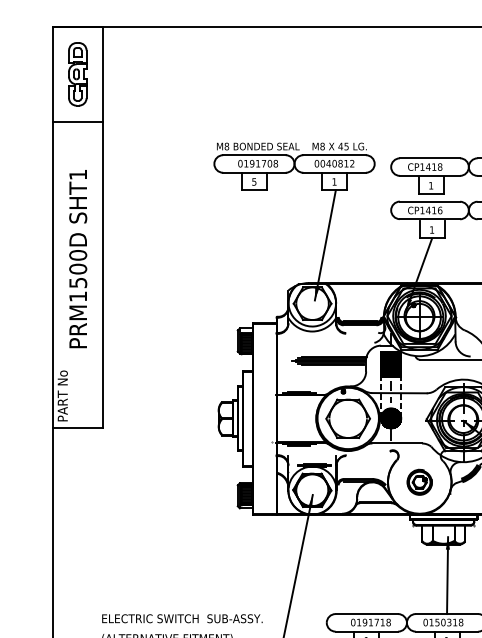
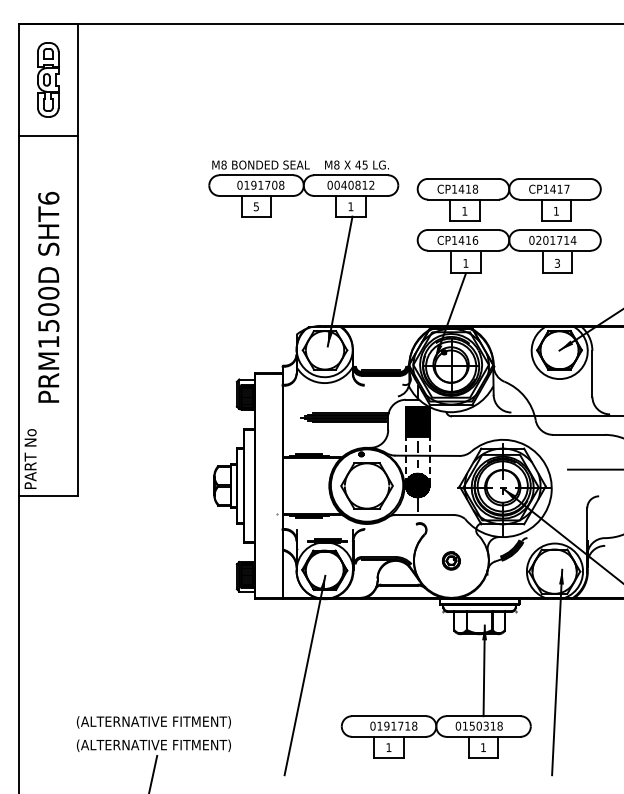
text: (77, 174) -> (48, 197), SHT1 -> SHT6
part: (419, 482) -> (451, 560), size x0.6
text: (182, 619) -> (171, 722), ELECTRIC SWITCH  SUB-ASSY. -> (ALTERNATIVE FITMENT)

